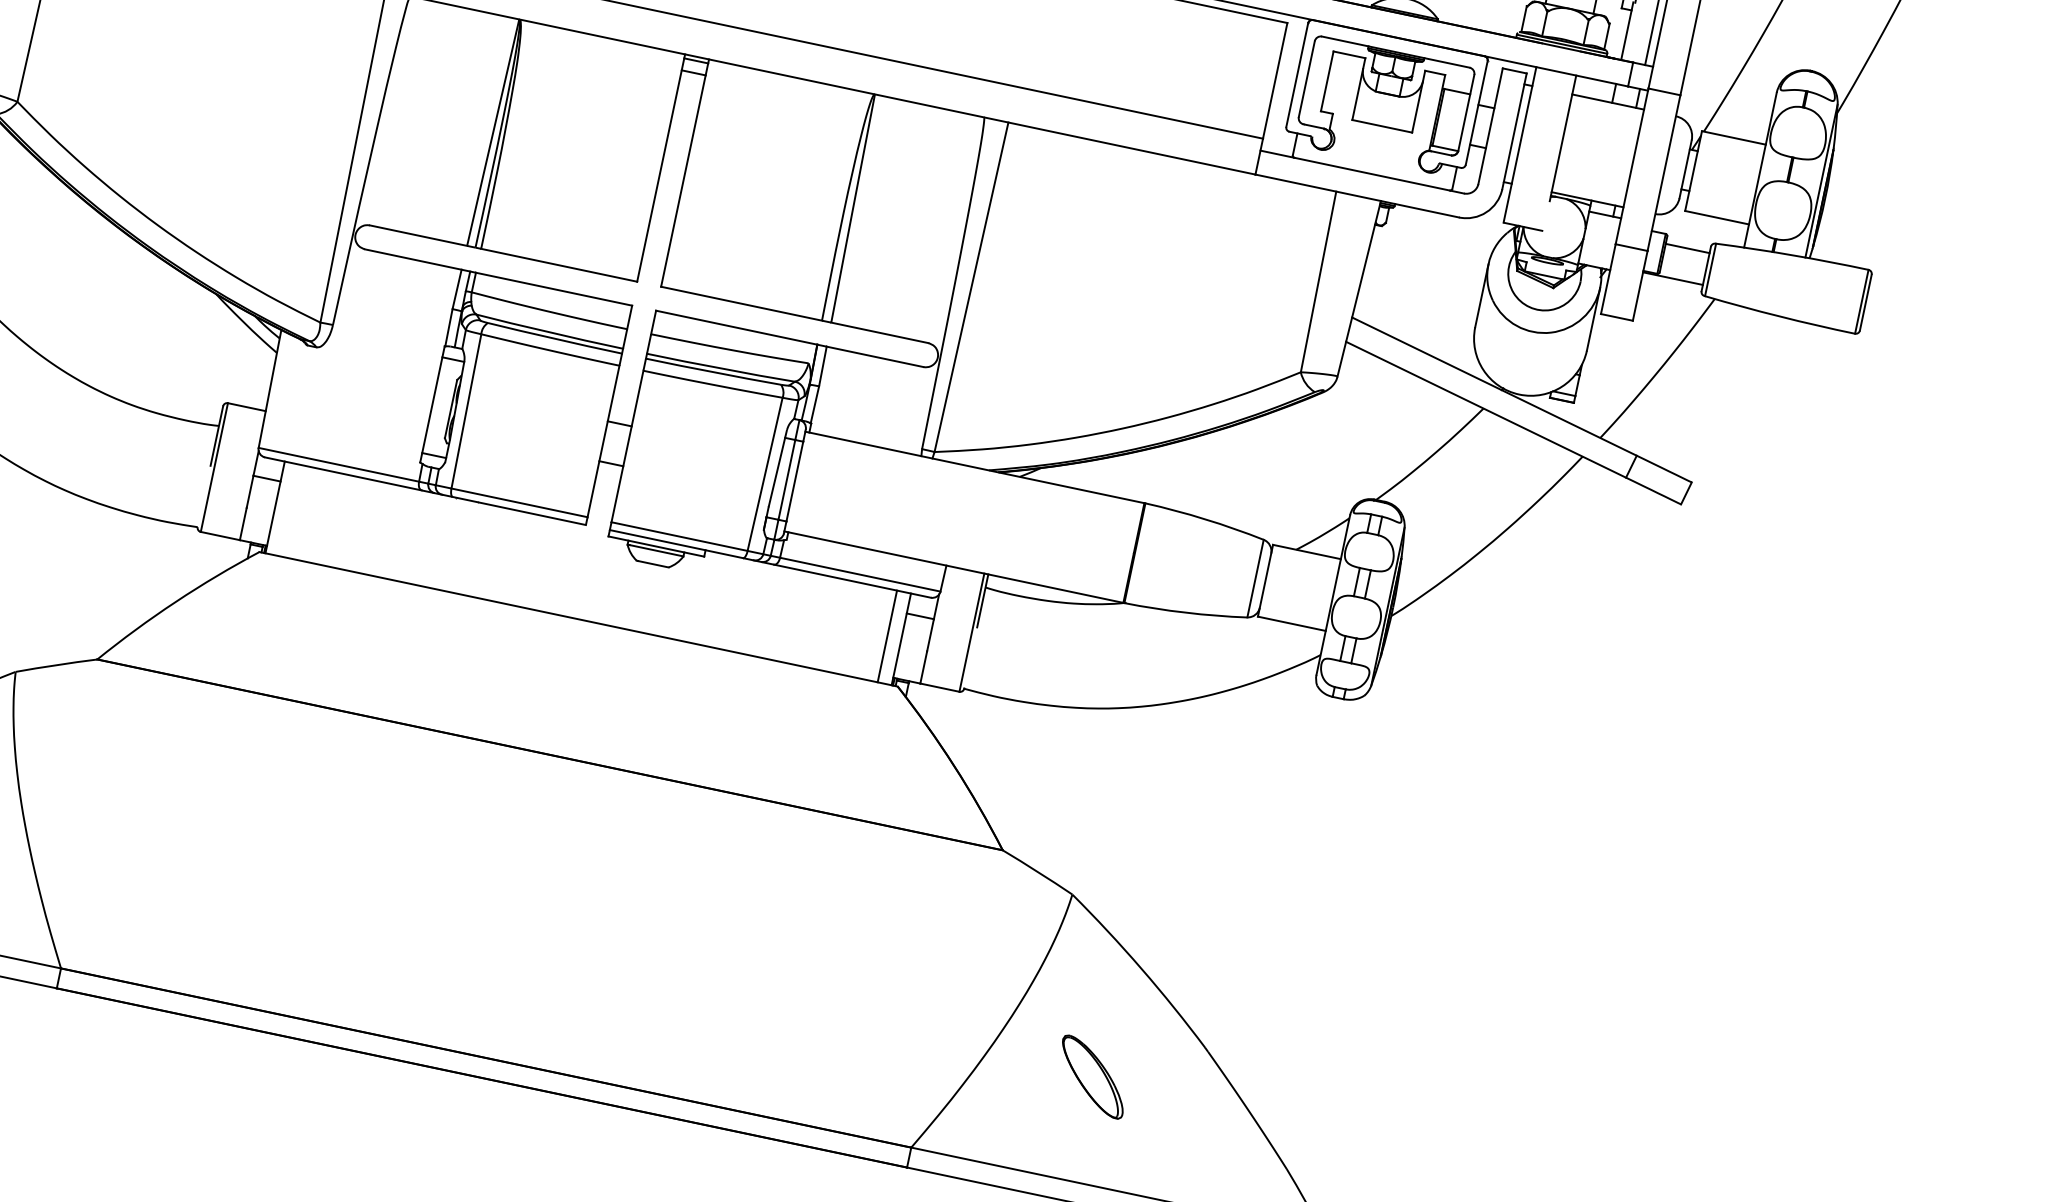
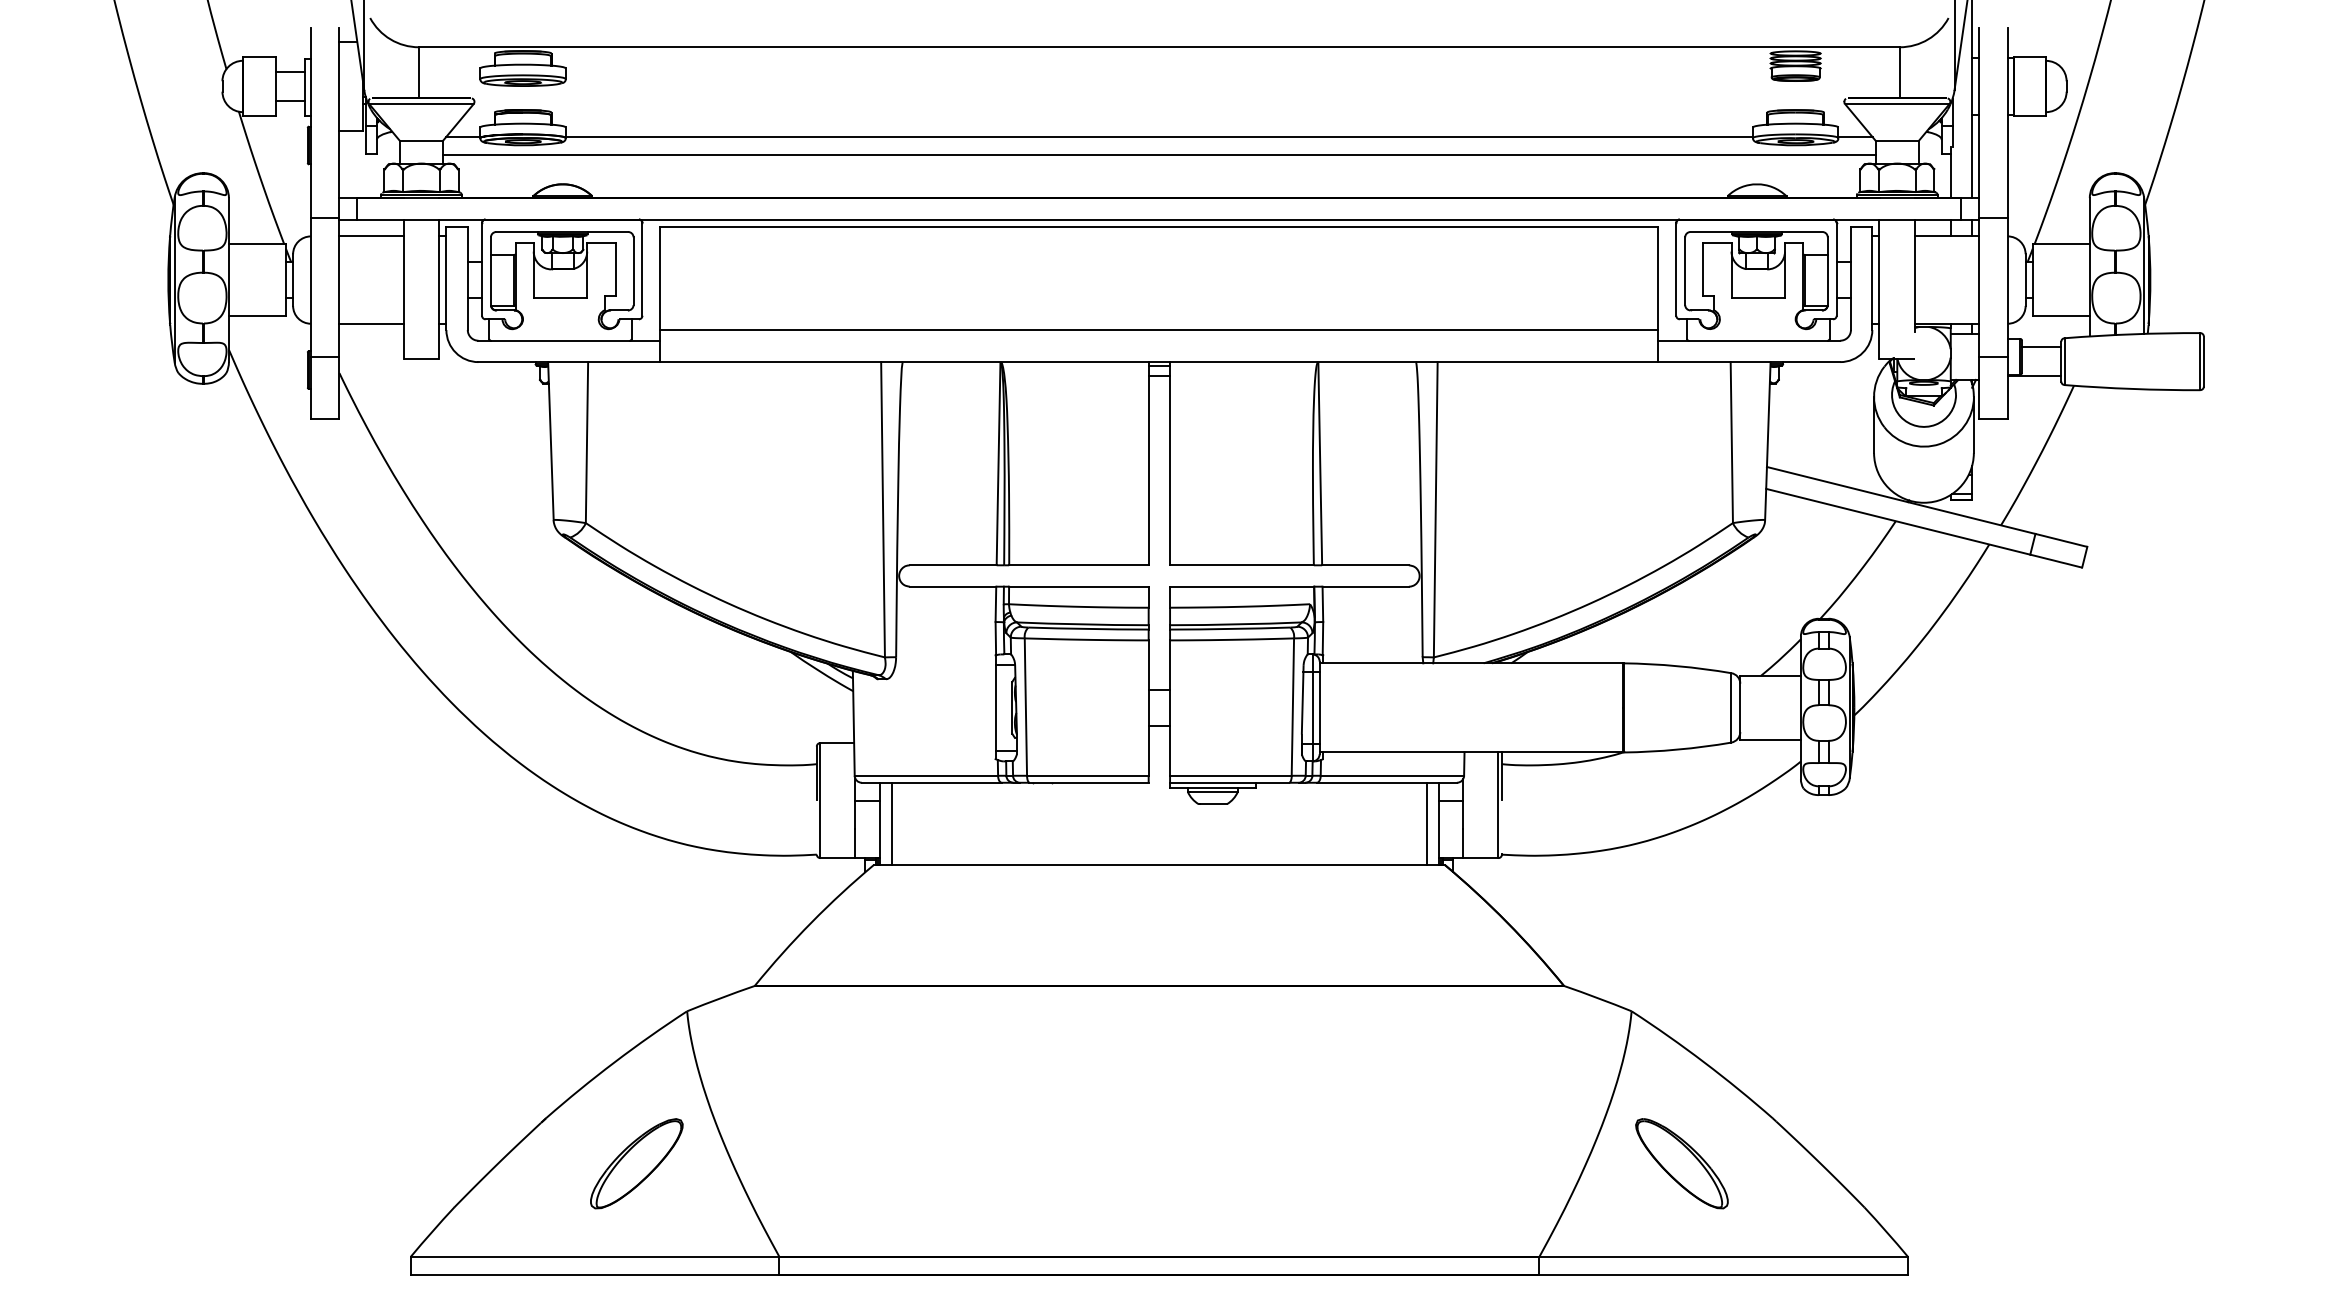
line: (289, 510) -> (892, 823), added
part: (1092, 1076) -> (1681, 1163), size x1.43

